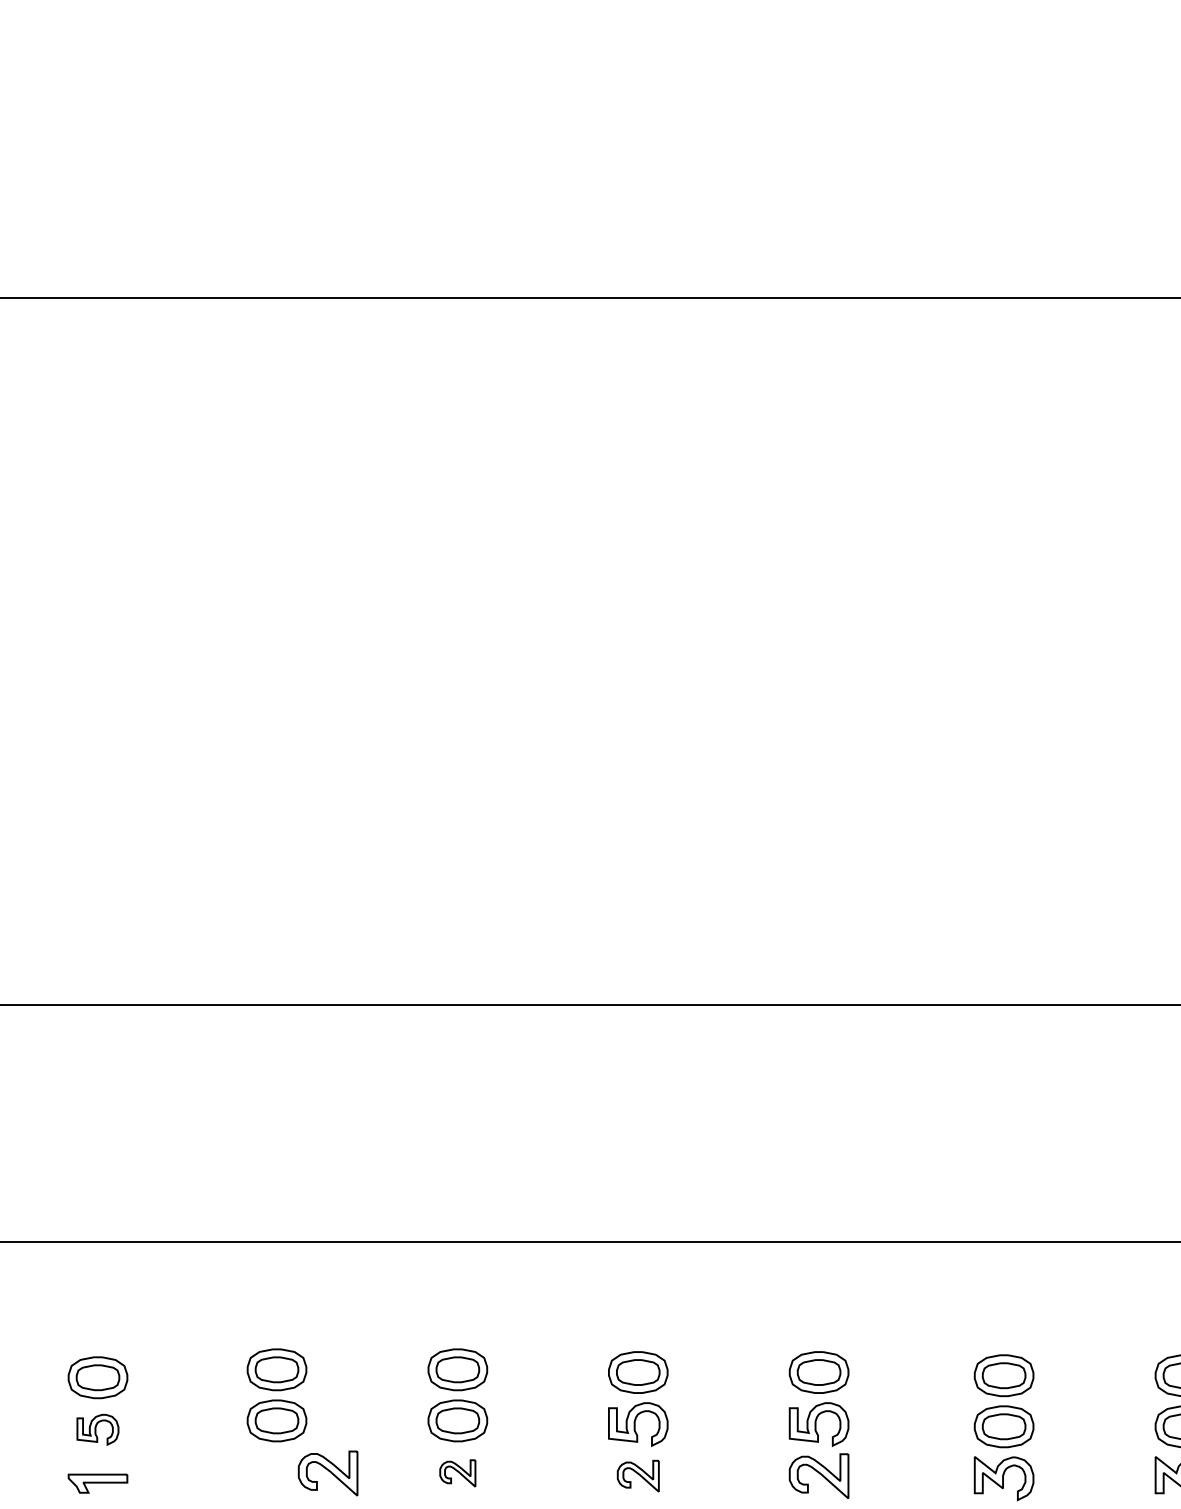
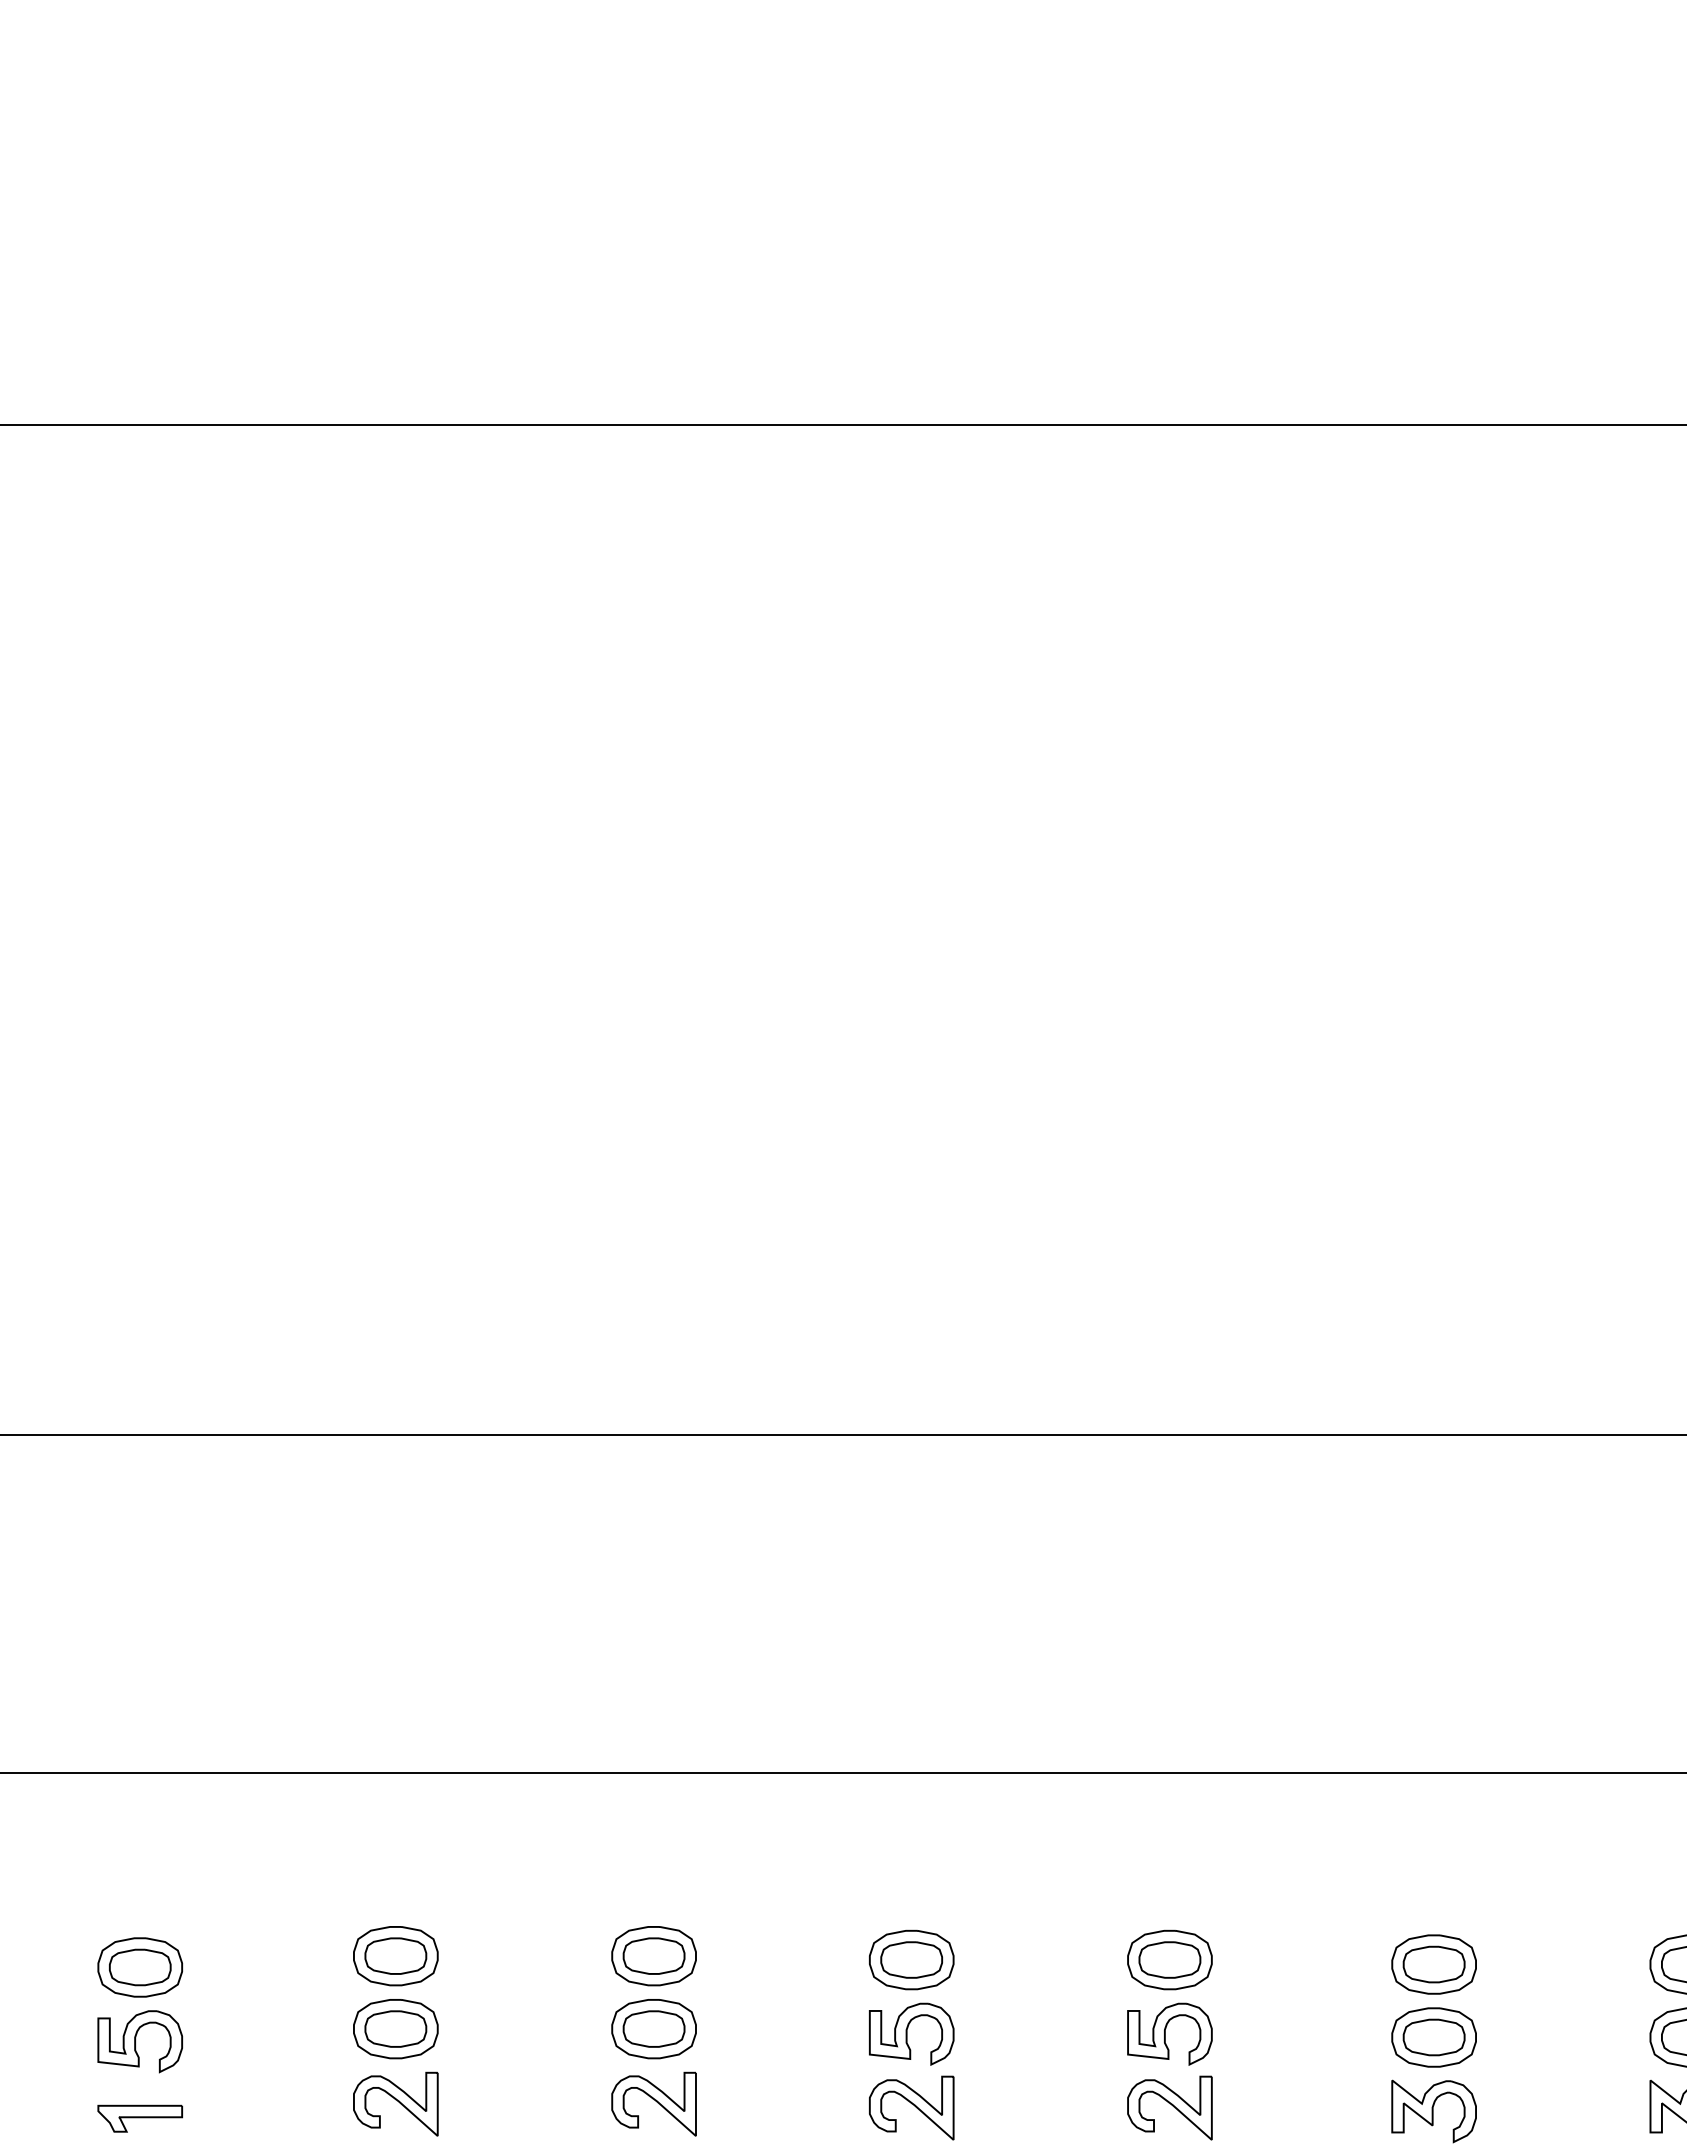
part: (97, 1429) -> (139, 2041), size x1.43
part: (327, 1473) -> (395, 2103), moved
part: (457, 1473) -> (653, 2103), size x1.67
part: (638, 1475) -> (911, 2107), size x1.43

